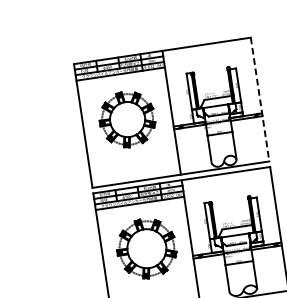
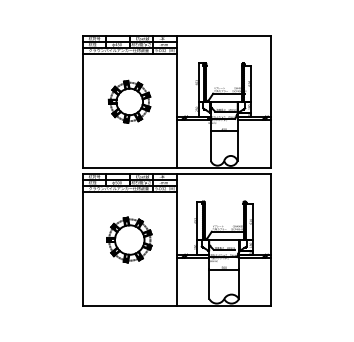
line: (260, 100) -> (271, 102), dashed -> solid
part: (127, 119) -> (129, 101), size x0.71
part: (146, 248) -> (129, 239), size x0.71

